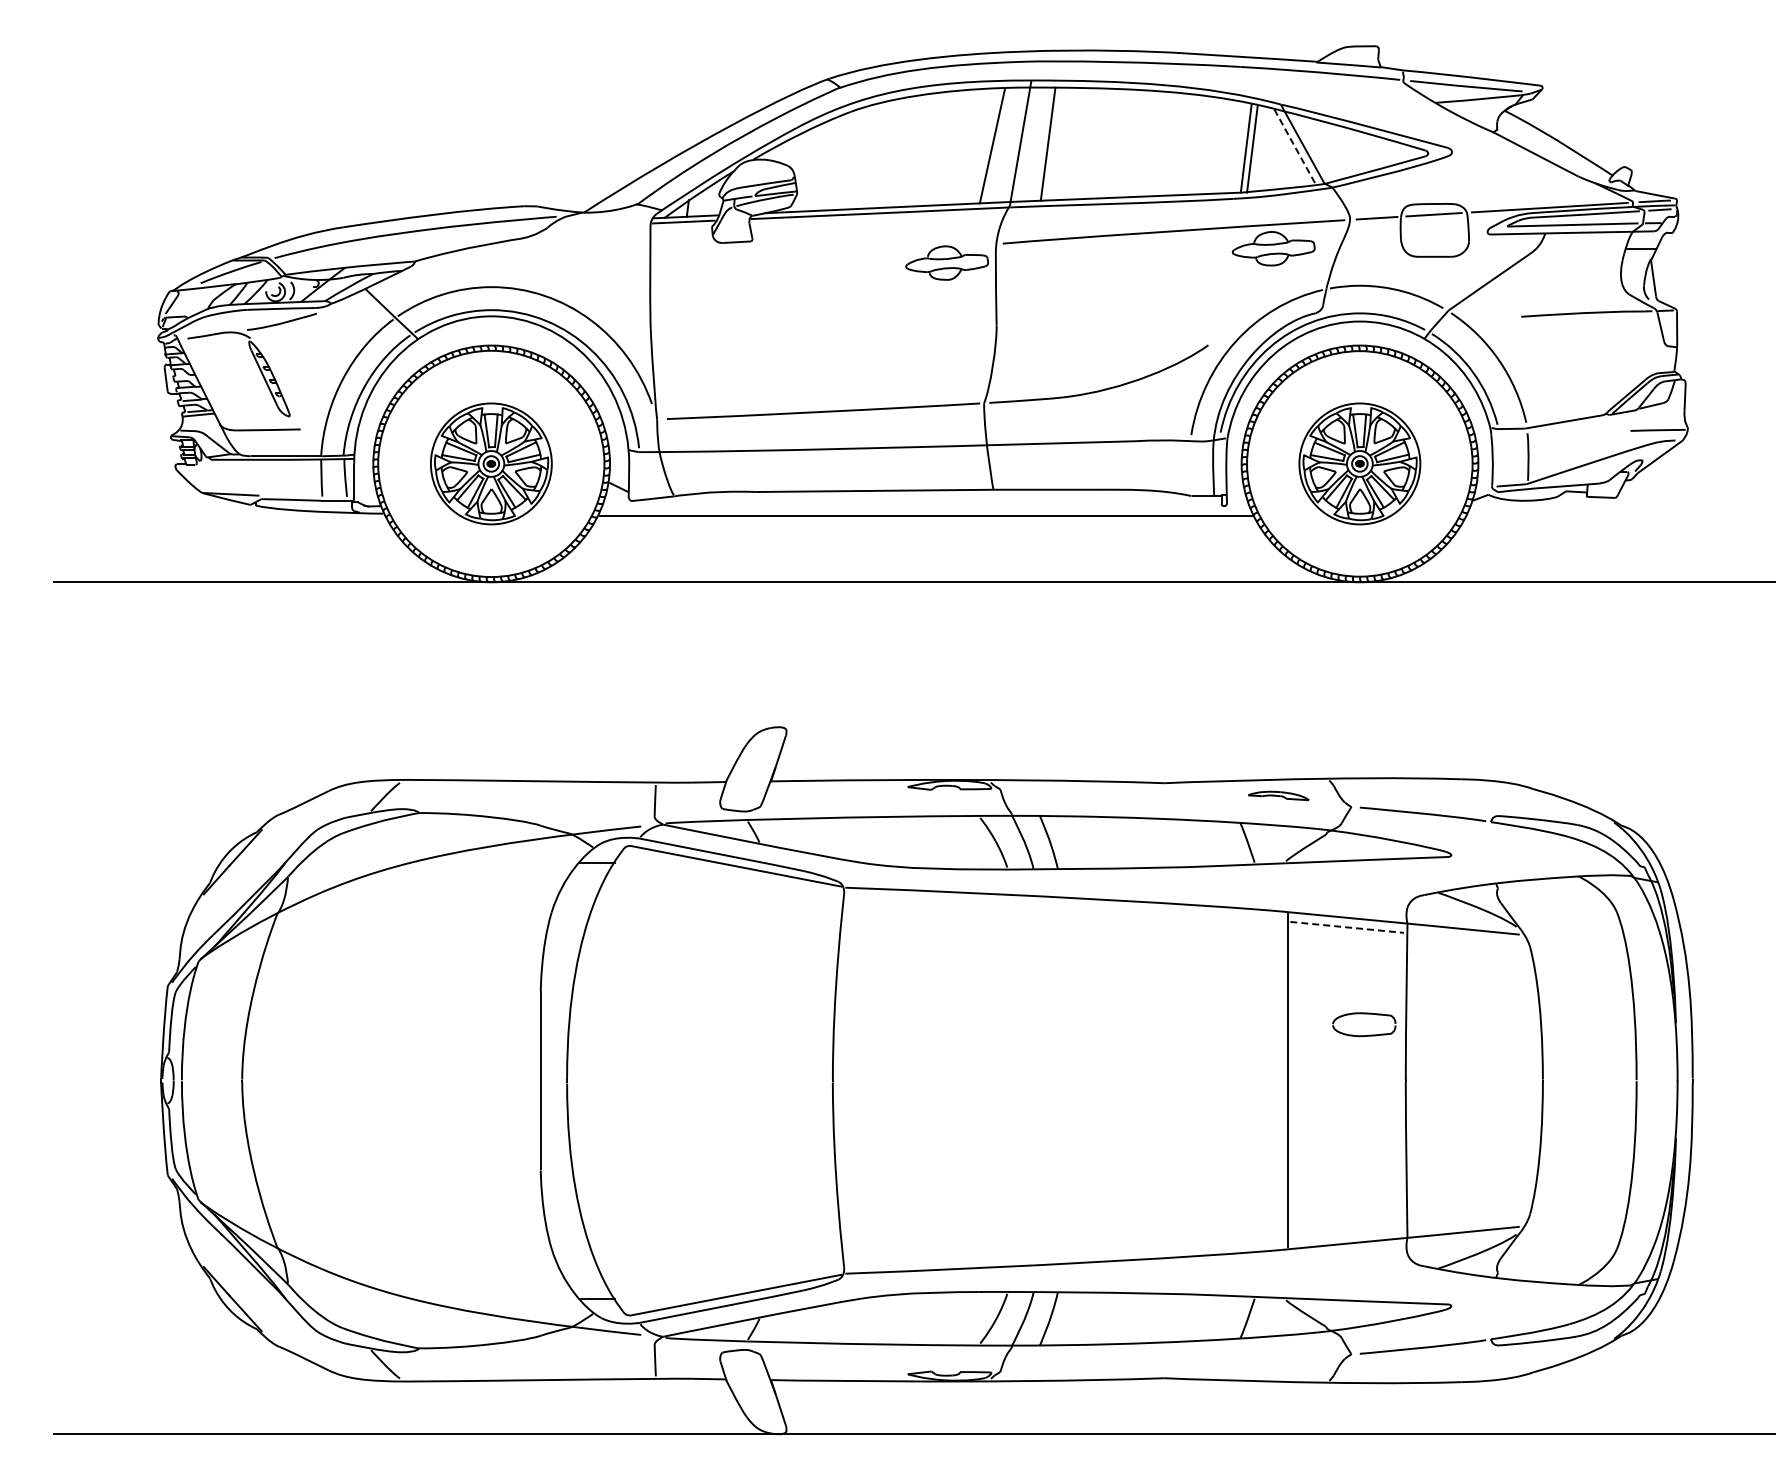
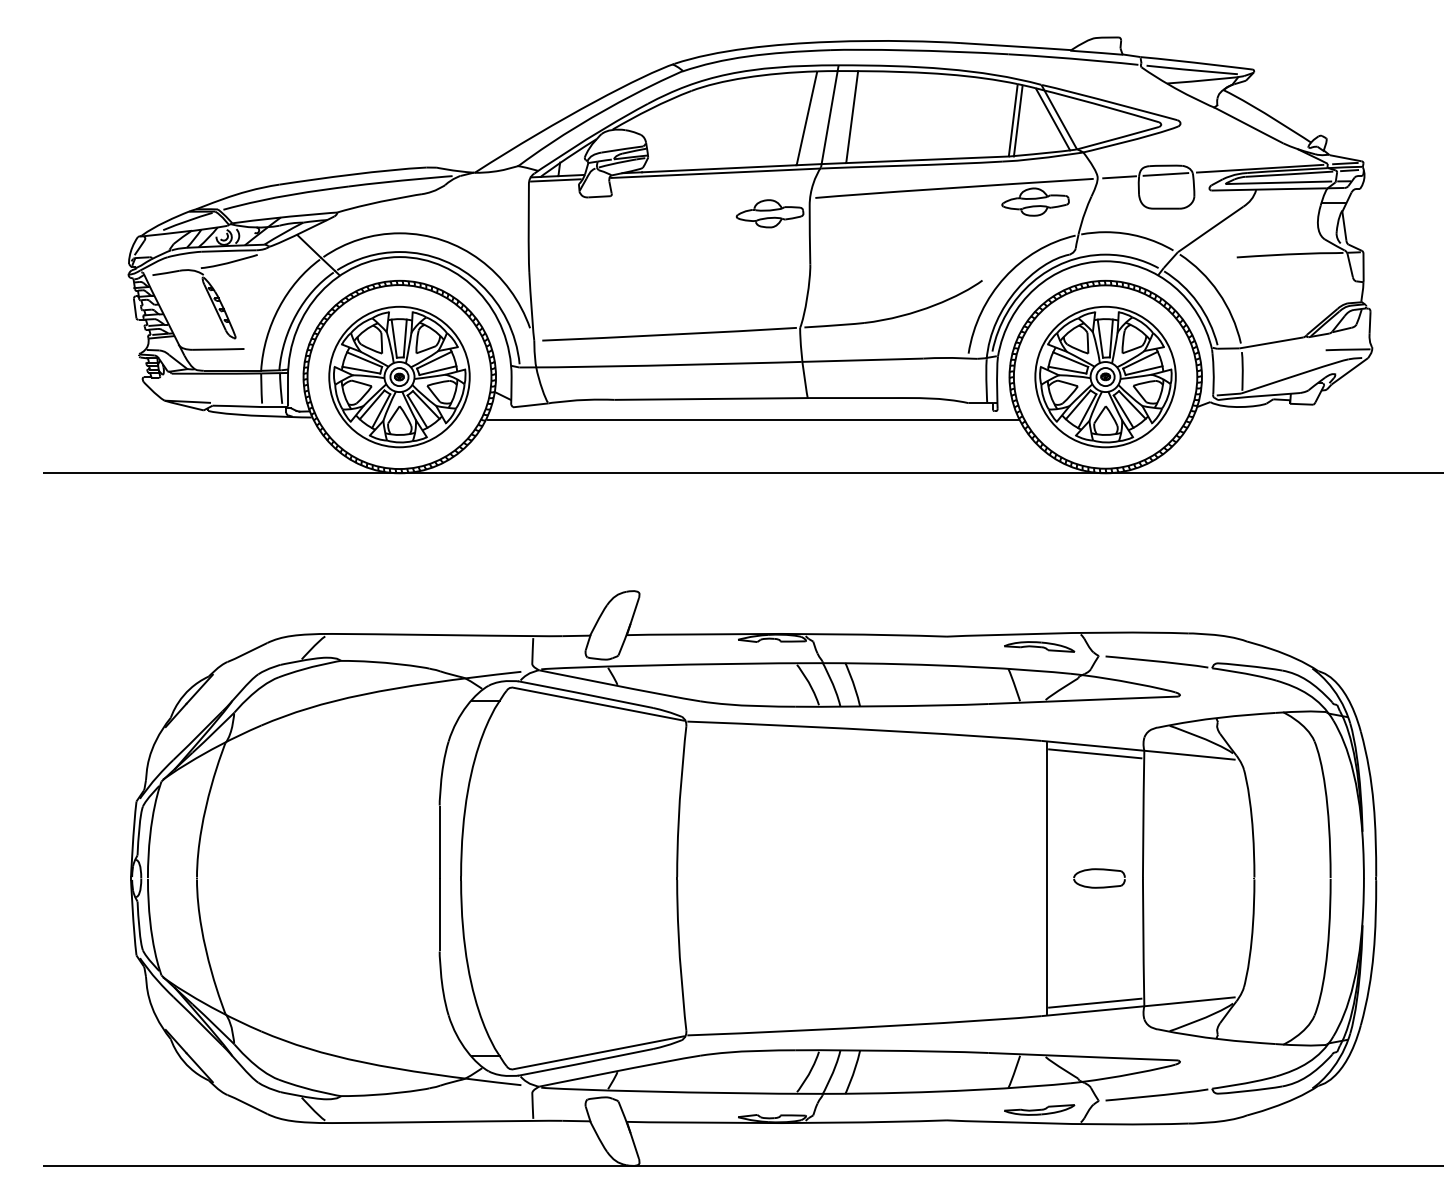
line: (1295, 147) -> (1053, 119), dashed -> solid
part: (491, 463) -> (399, 376), size x1.43
part: (1359, 463) -> (1105, 376), size x1.43
part: (1278, 795) -> (1039, 646), size x1.43
line: (1347, 927) -> (1095, 753), dashed -> solid
part: (1364, 1014) -> (1099, 870), moved
line: (1346, 1233) -> (1094, 1002), added
part: (1278, 1365) -> (1039, 1110), added

